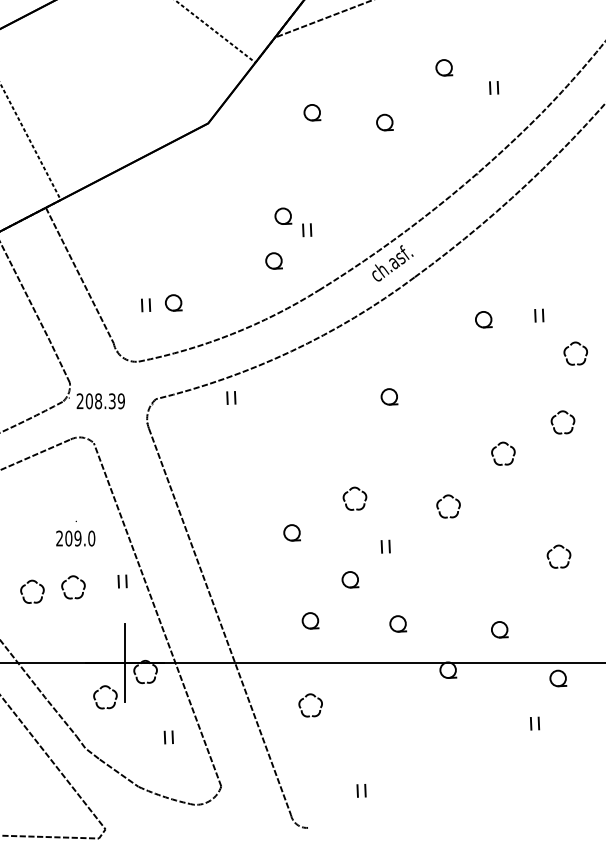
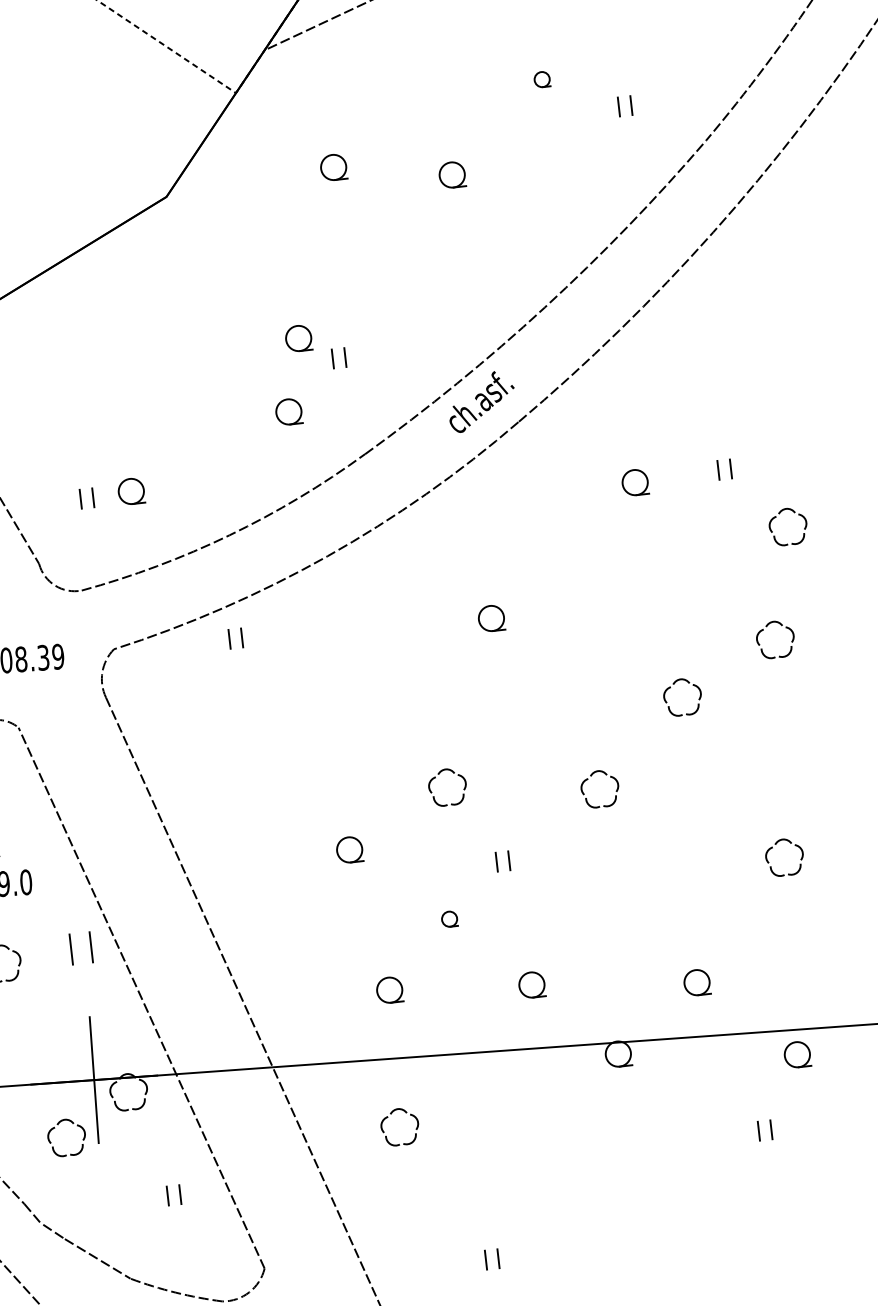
part: (444, 67) -> (542, 78), size x0.6
part: (350, 579) -> (449, 918), size x0.6
part: (122, 581) -> (80, 948), size x1.6

